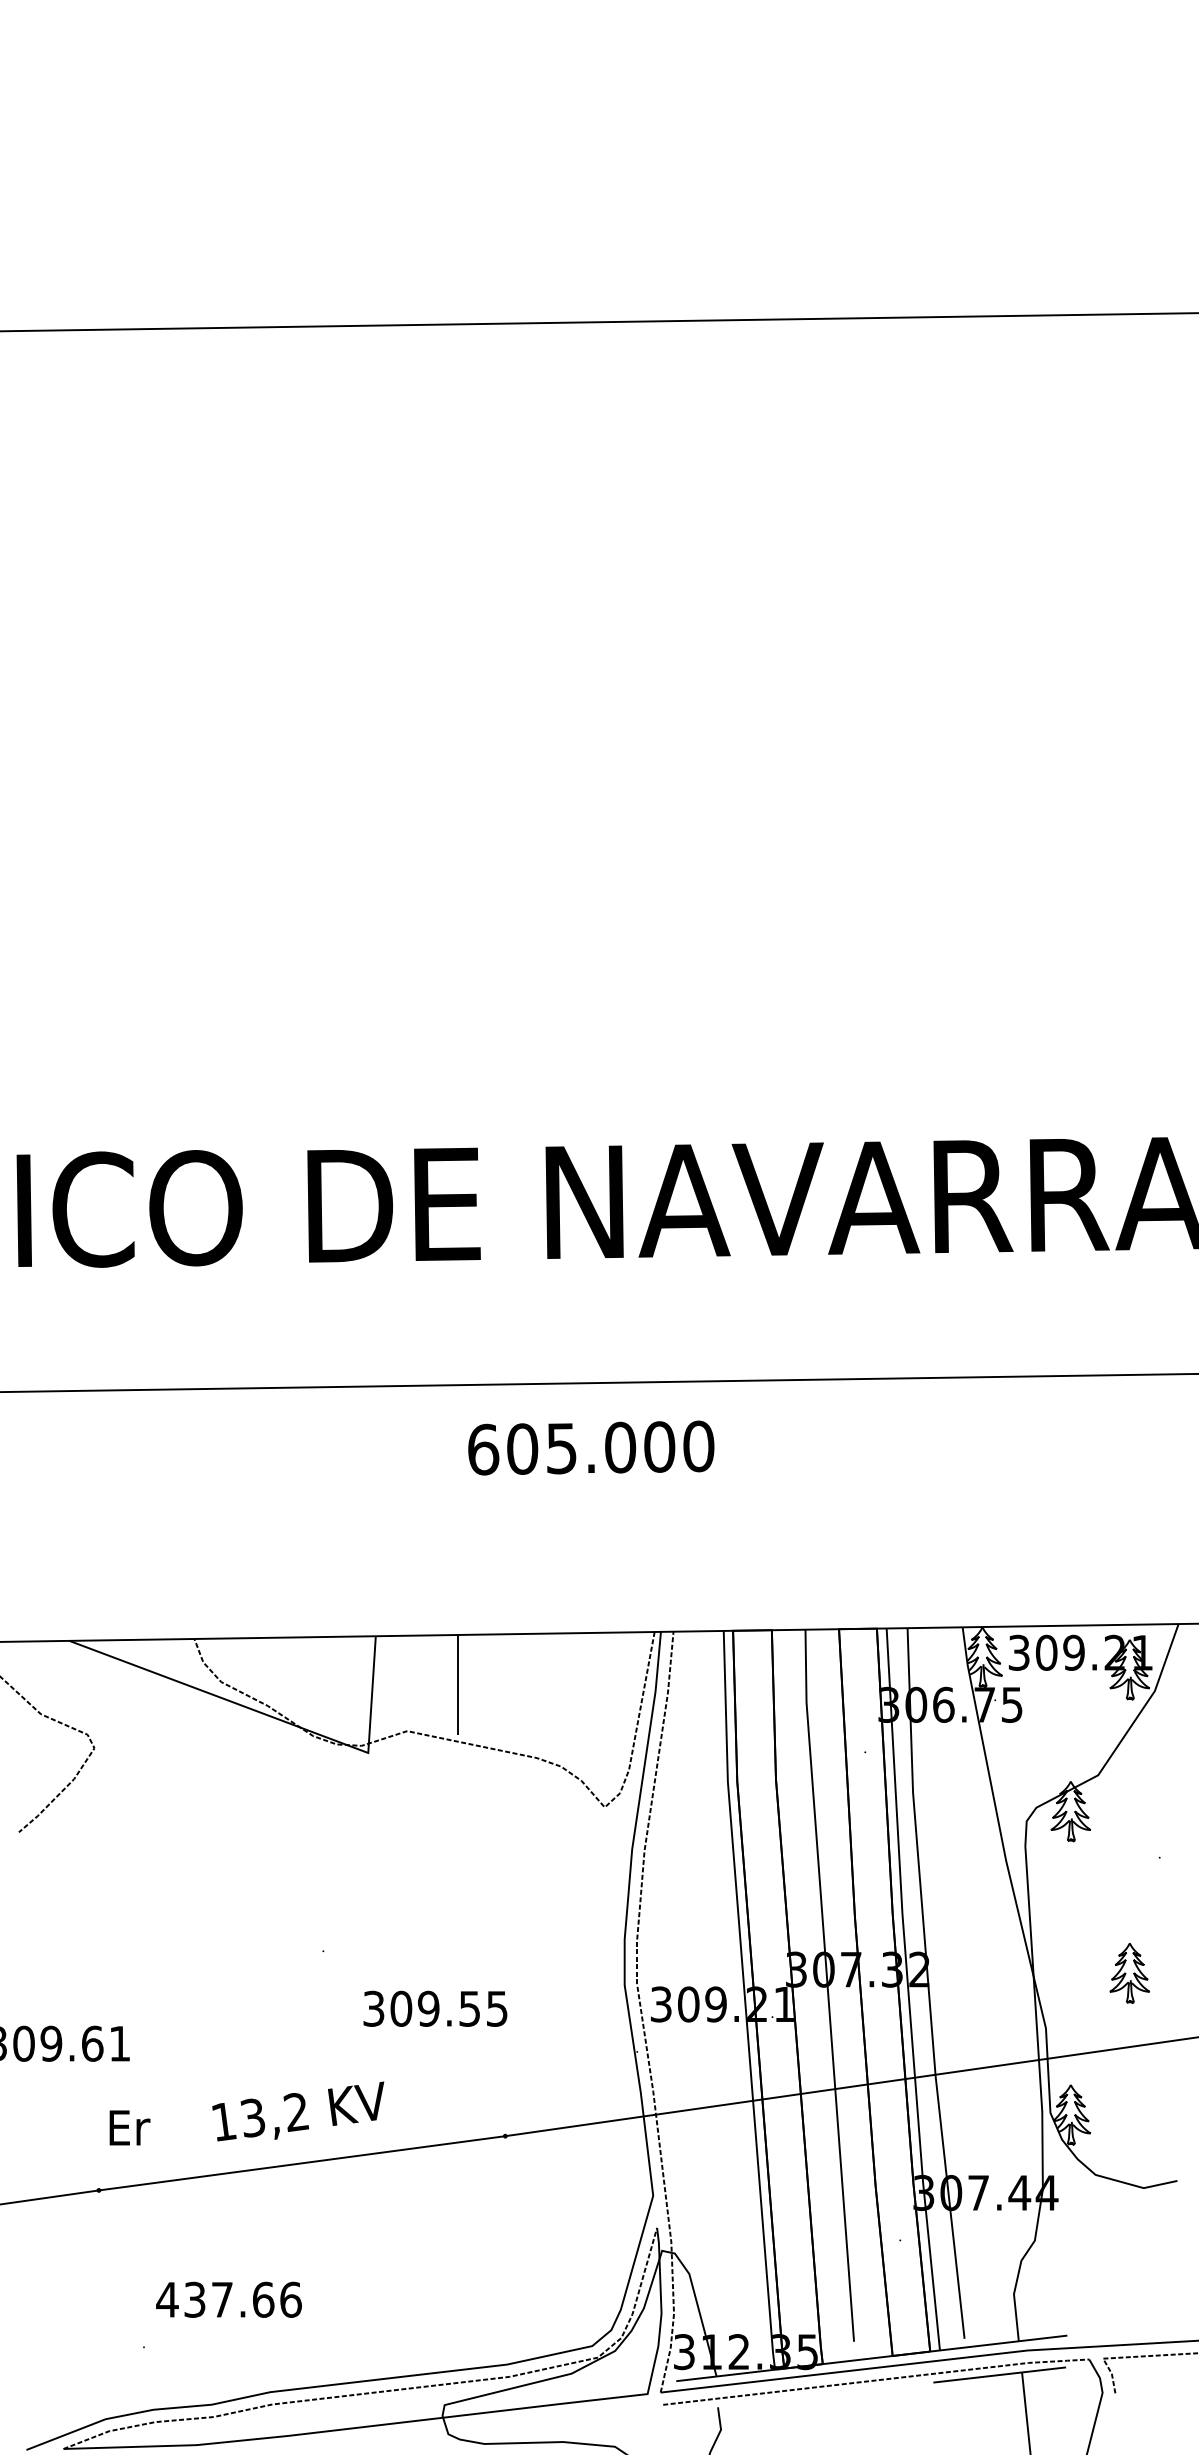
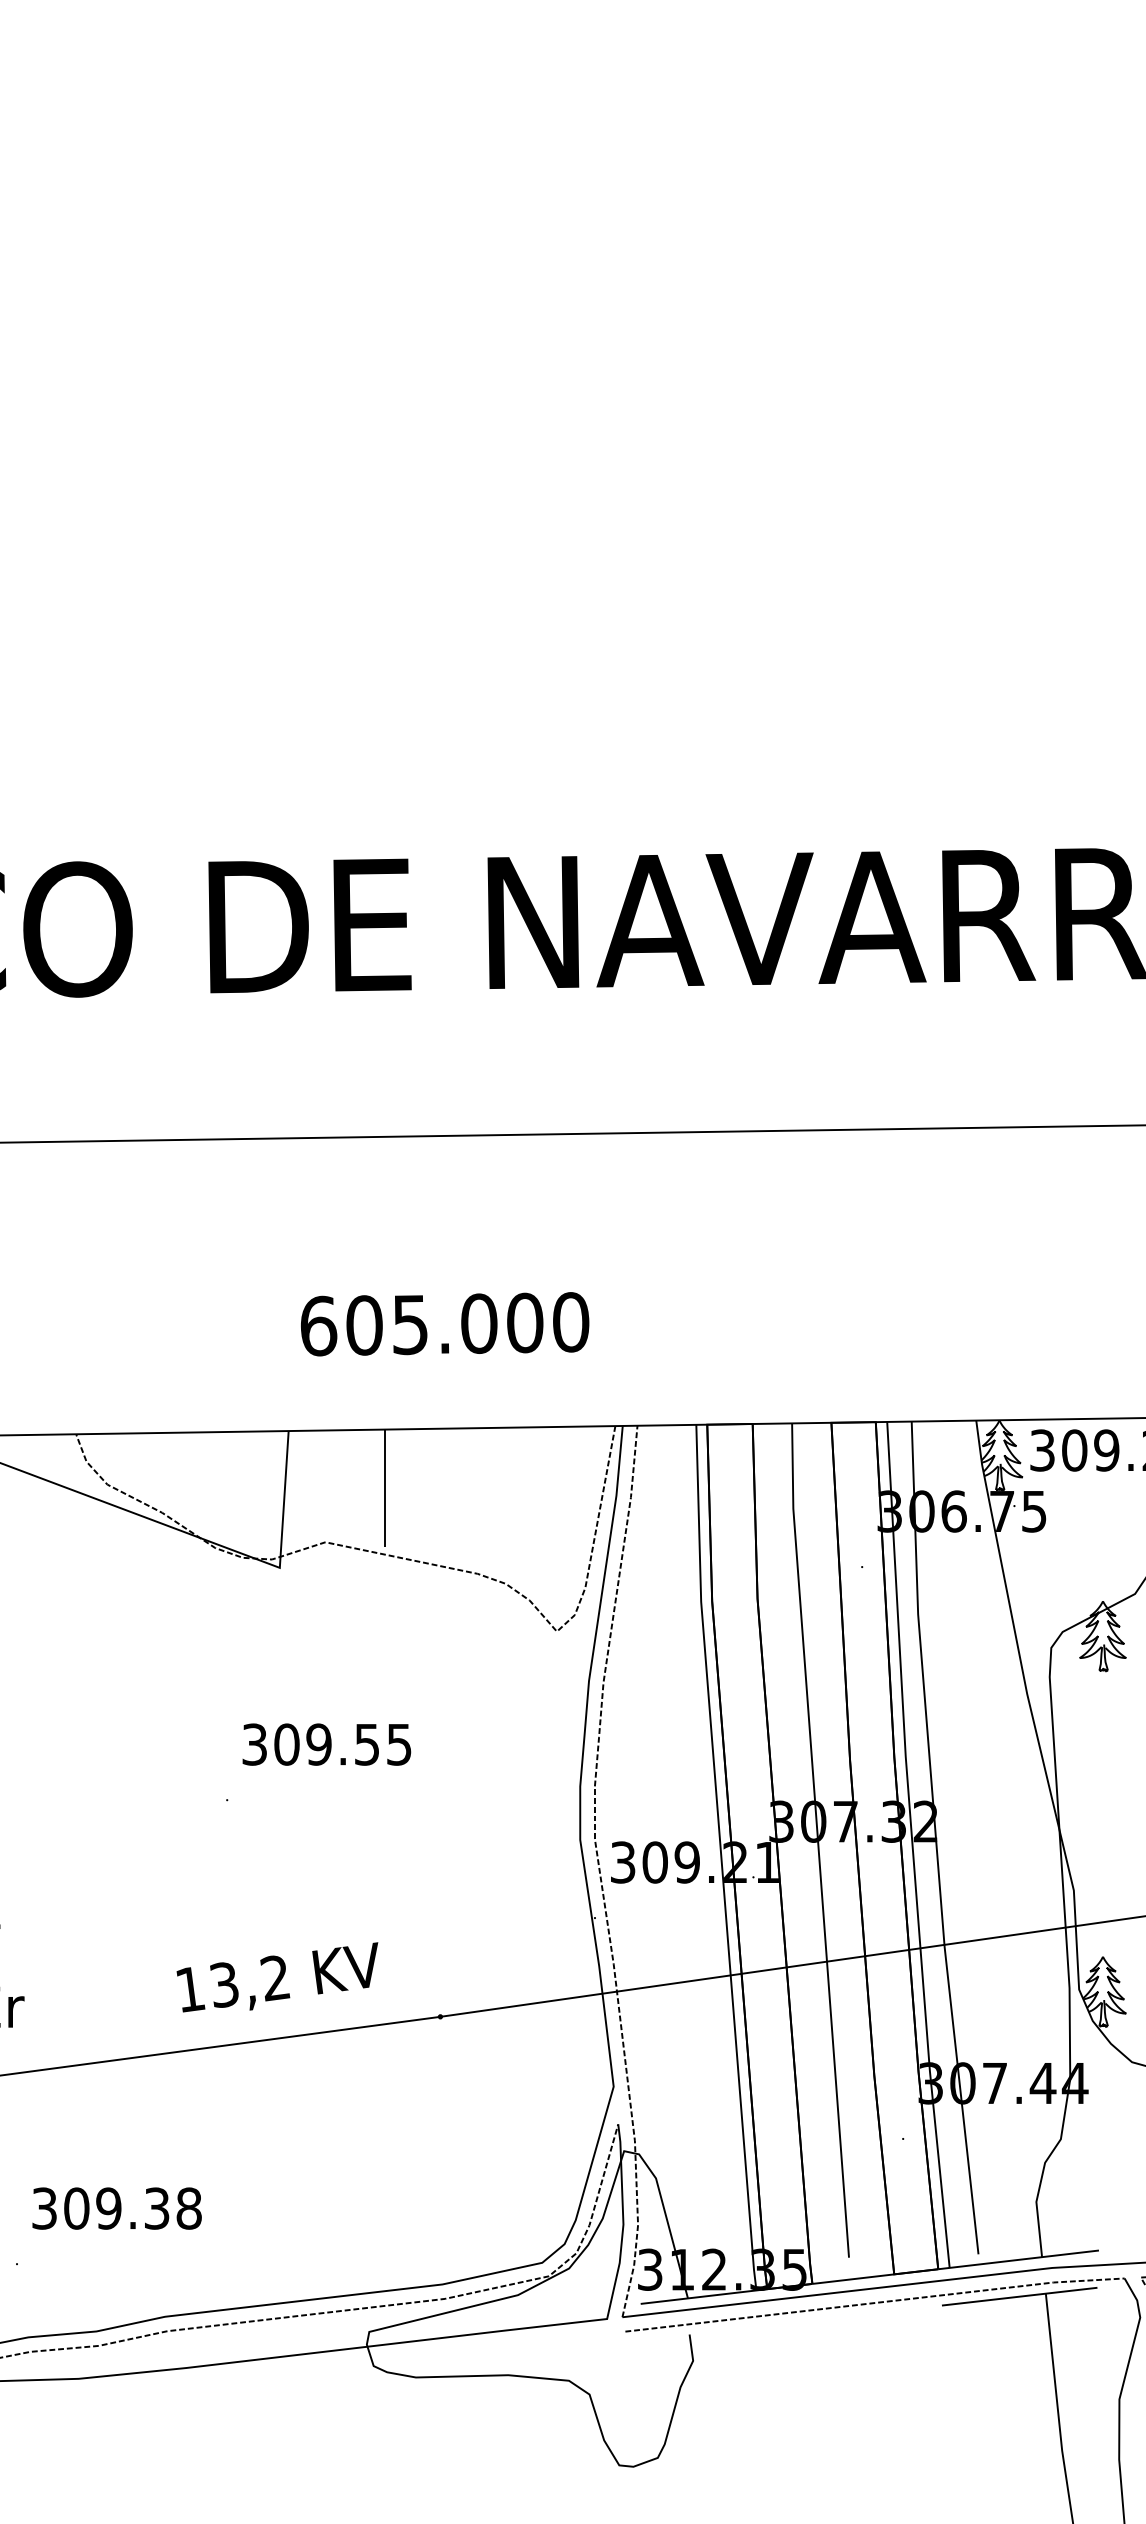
text: (591, 1447) -> (445, 1323), moved
text: (435, 2008) -> (326, 1744), moved
text: (298, 2111) -> (277, 1977), moved
text: (228, 2299) -> (116, 2208), 437.66 -> 309.38

